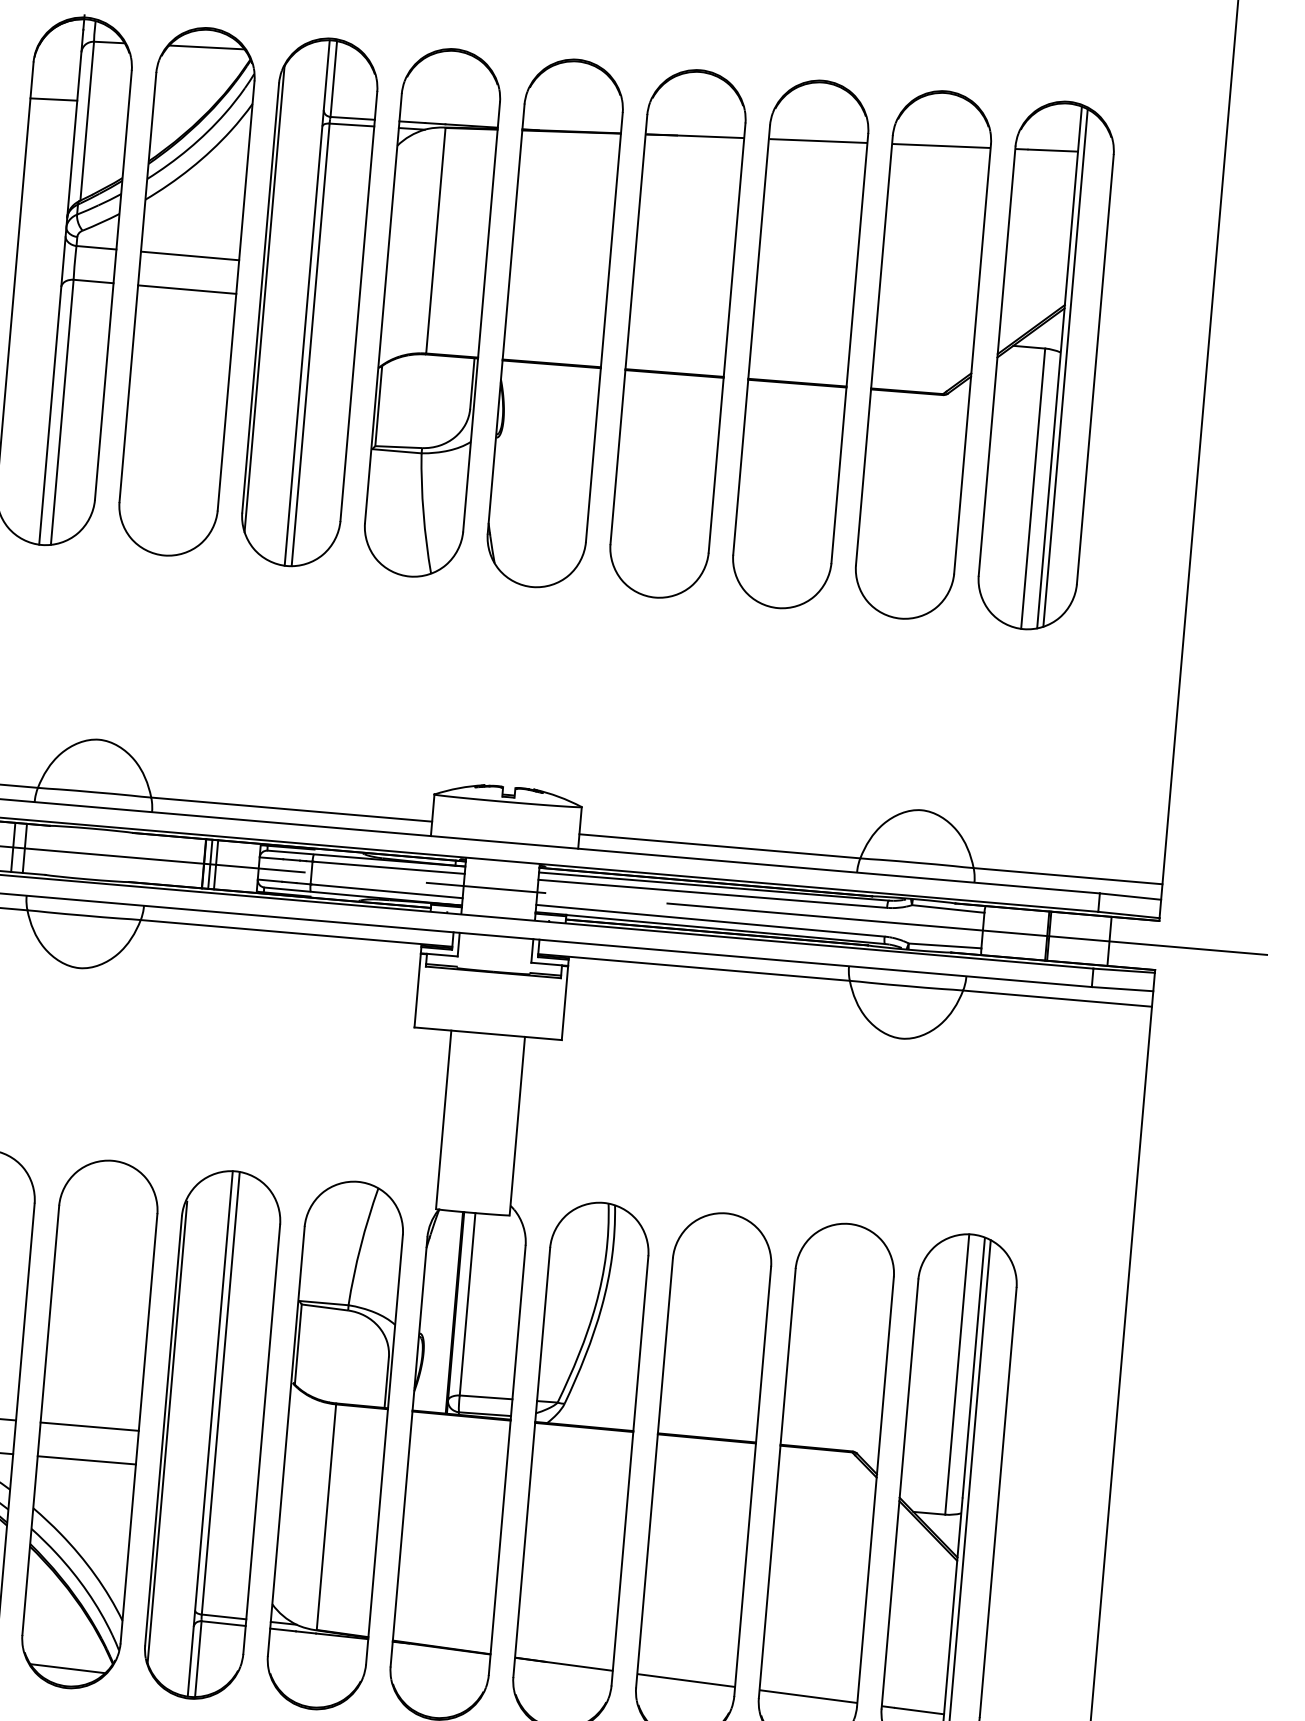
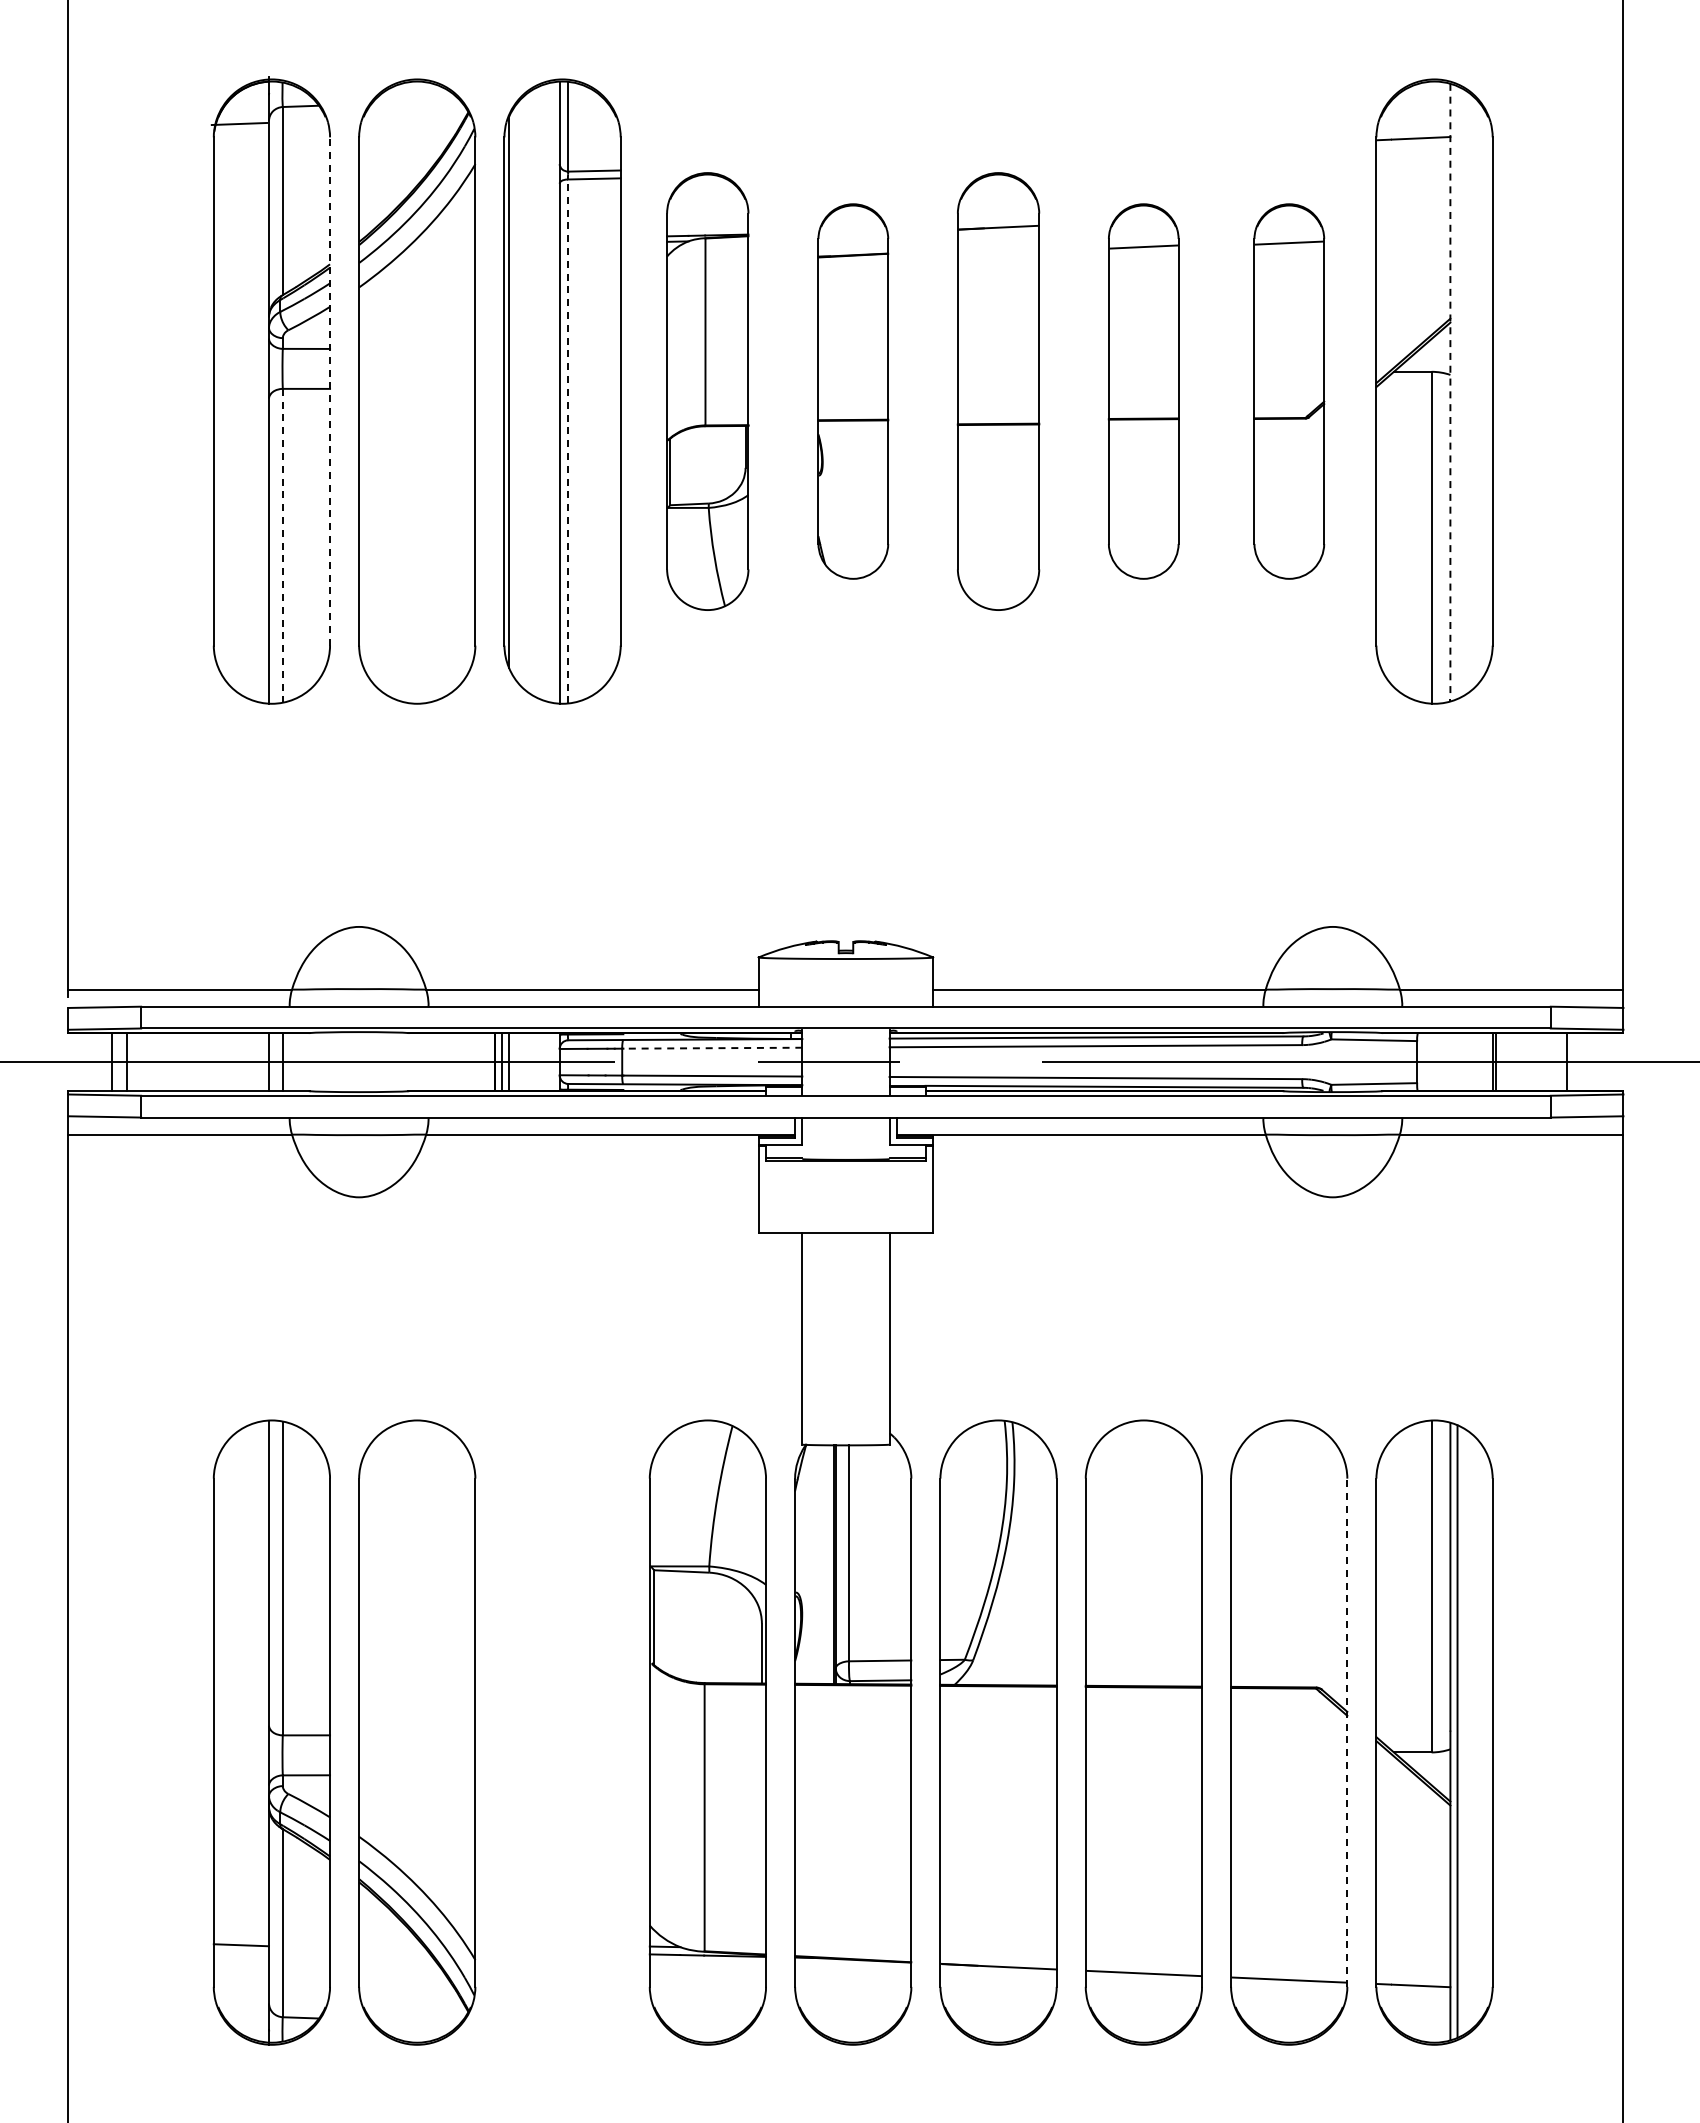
line: (206, 46) -> (415, 101), removed
line: (53, 99) -> (239, 123), moved
line: (190, 256) -> (417, 349), removed
line: (113, 285) -> (330, 391), solid -> dashed
line: (187, 289) -> (417, 388), removed
part: (432, 312) -> (707, 391), size x0.7
part: (555, 323) -> (853, 391), size x0.6
part: (677, 333) -> (998, 391), size x0.7
line: (310, 344) -> (567, 441), solid -> dashed
part: (800, 344) -> (1143, 391), size x0.6
part: (923, 354) -> (1289, 391), size x0.6
line: (1059, 367) -> (1450, 392), solid -> dashed
line: (1065, 367) -> (1457, 392), removed
line: (62, 412) -> (282, 545), solid -> dashed
line: (388, 868) -> (712, 1048), solid -> dashed
line: (89, 1426) -> (417, 1735), removed
part: (212, 1434) -> (562, 1732), removed
line: (87, 1460) -> (417, 1775), removed
line: (875, 1491) -> (1347, 1732), solid -> dashed
line: (67, 1668) -> (415, 2021), removed

